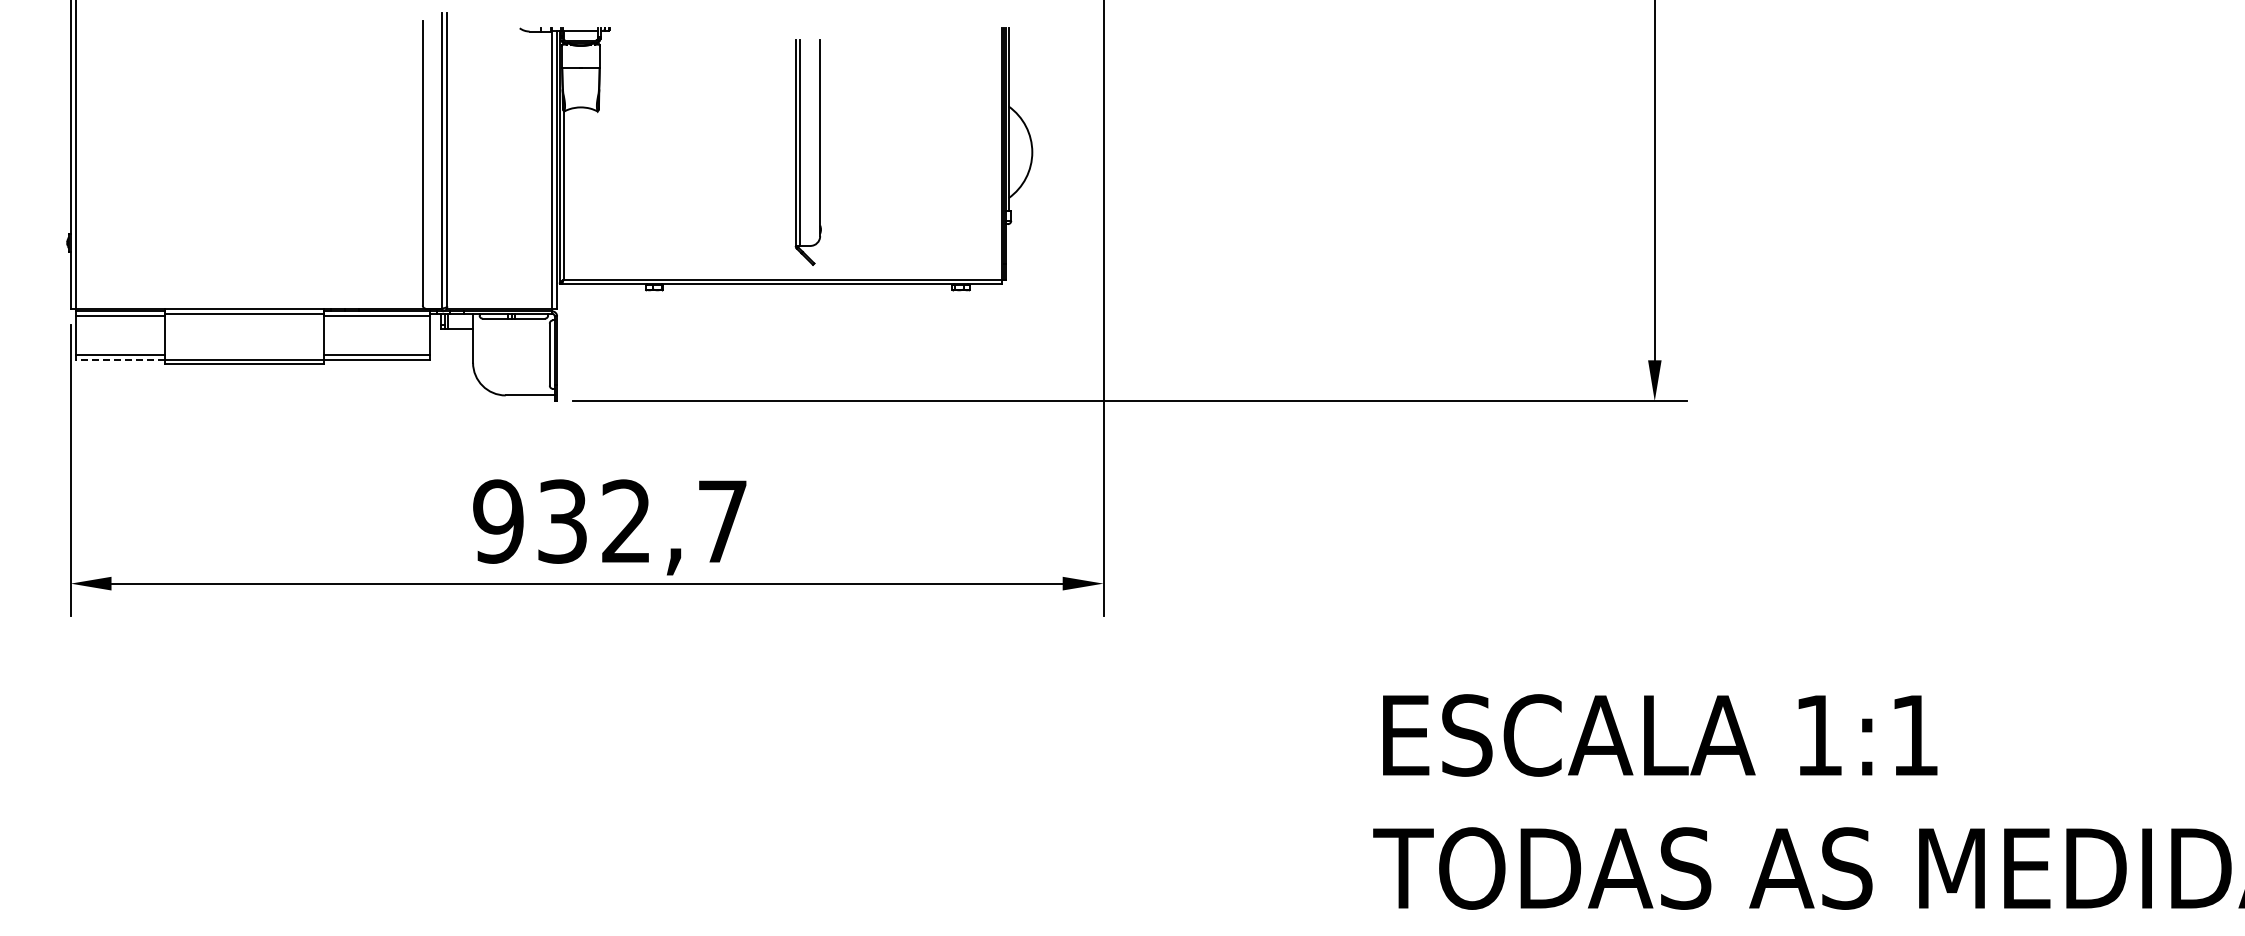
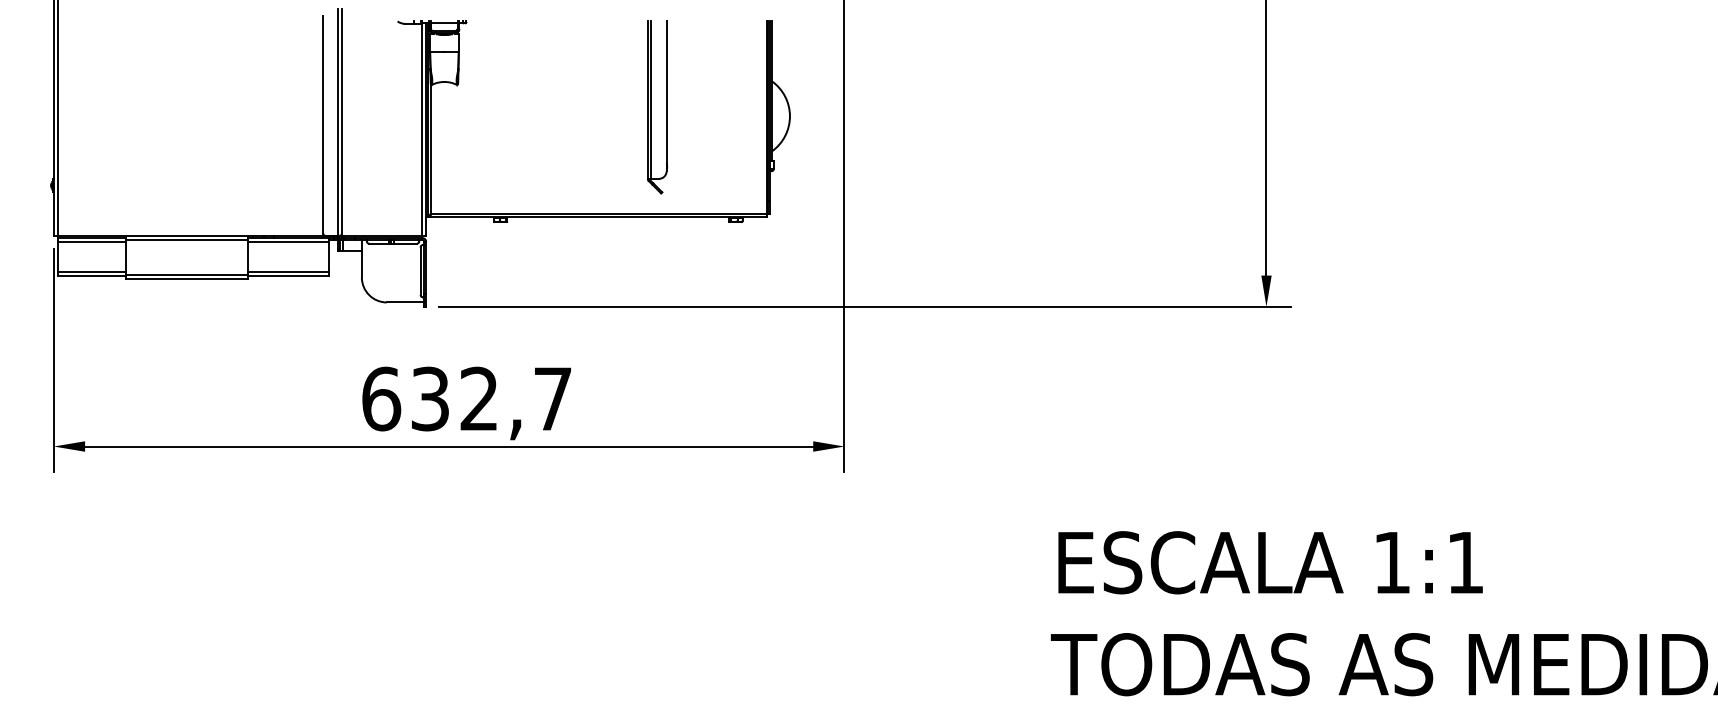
part: (800, 152) -> (651, 107), moved
line: (120, 360) -> (91, 275), dashed -> solid
text: (498, 521) -> (381, 398), 932,7 -> 632,7

